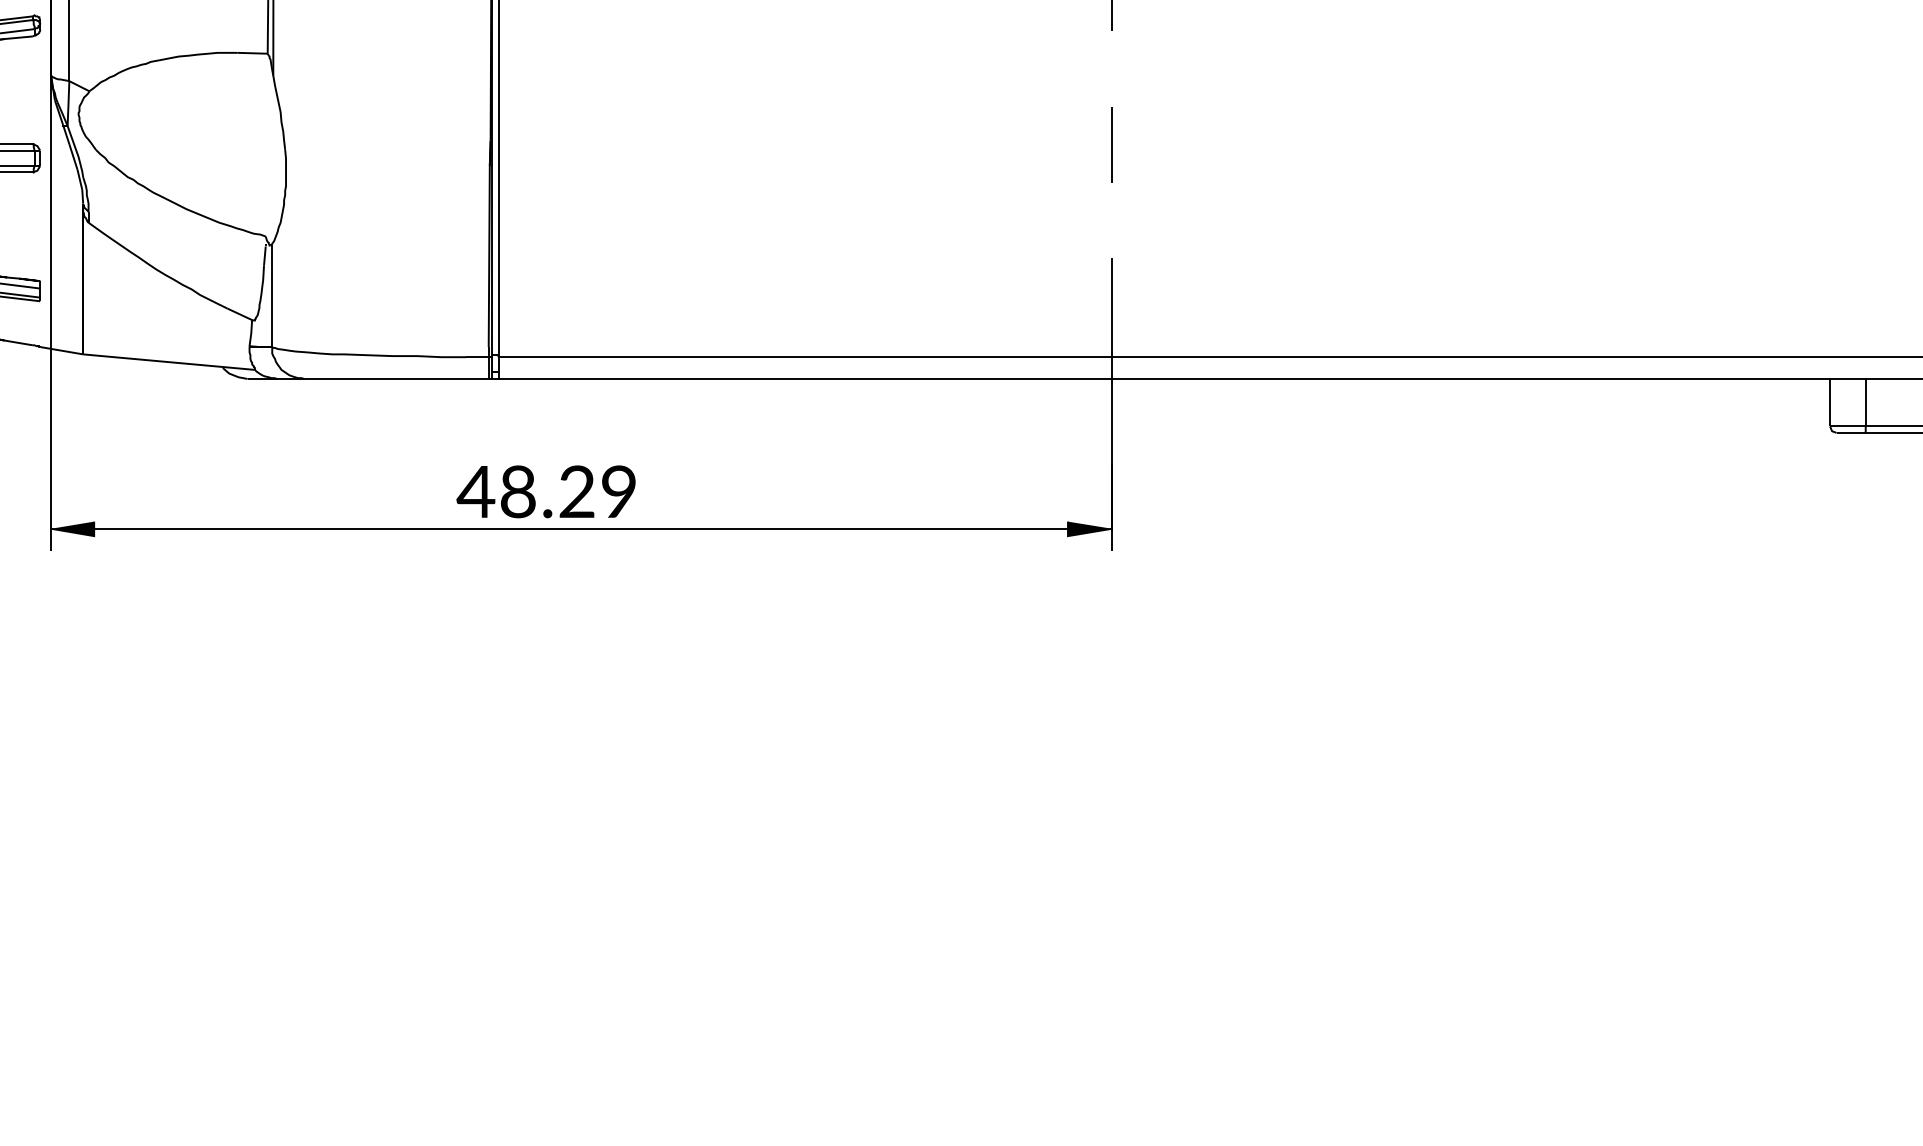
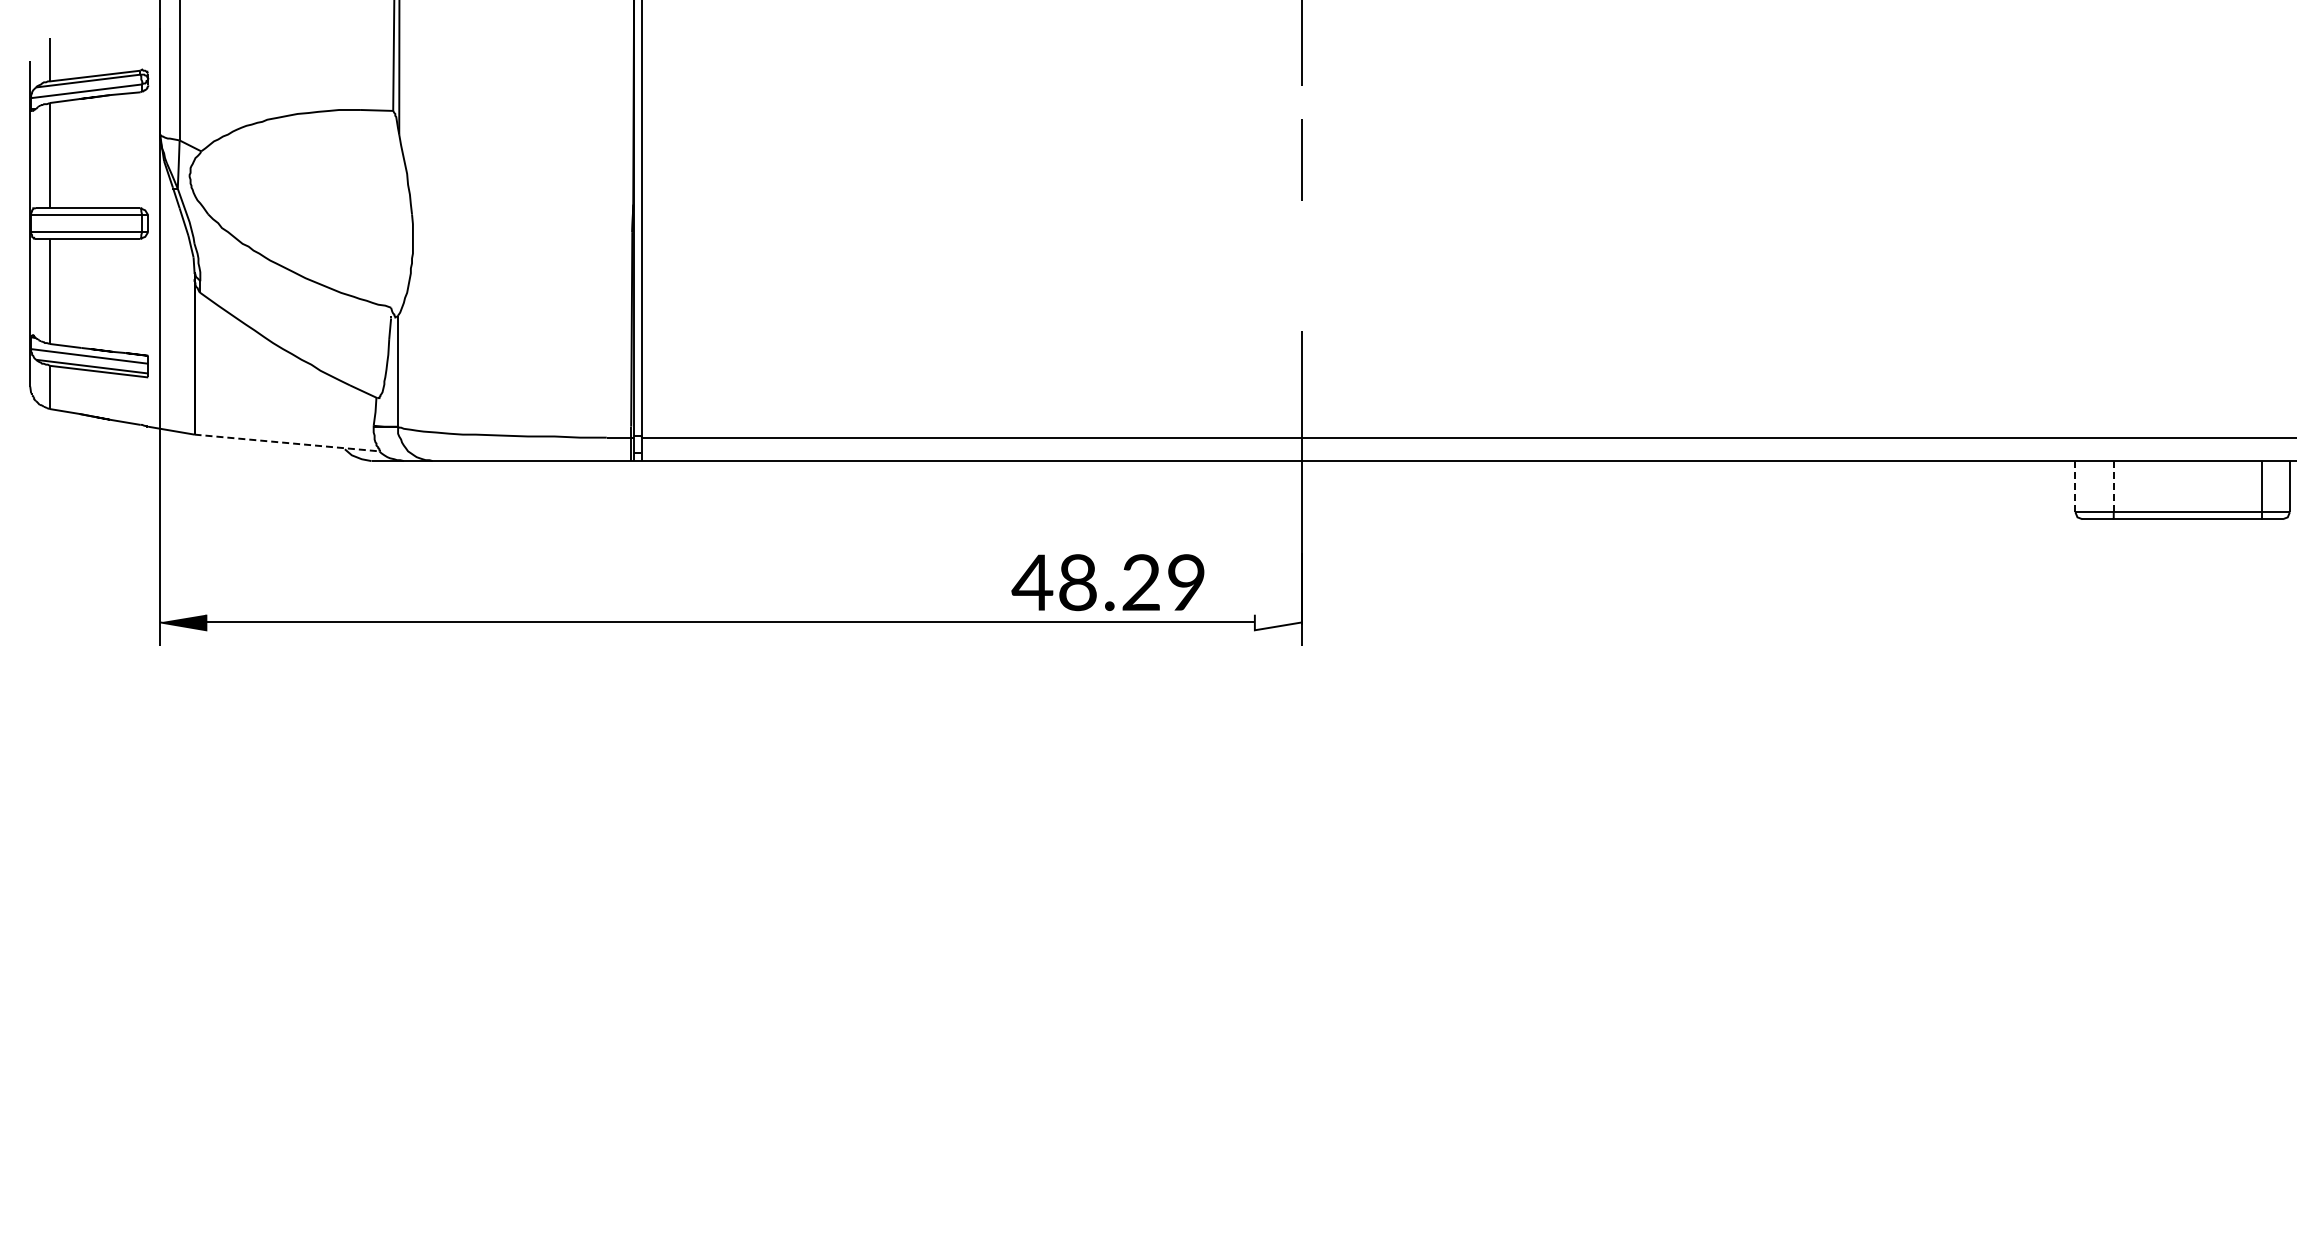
line: (1111, 144) -> (1301, 159), moved
line: (169, 362) -> (287, 443), solid -> dashed
line: (1830, 402) -> (2075, 486), solid -> dashed
line: (1865, 402) -> (2113, 486), solid -> dashed
text: (545, 491) -> (1107, 582), moved
fill: (1089, 528) -> (1278, 622), removed

